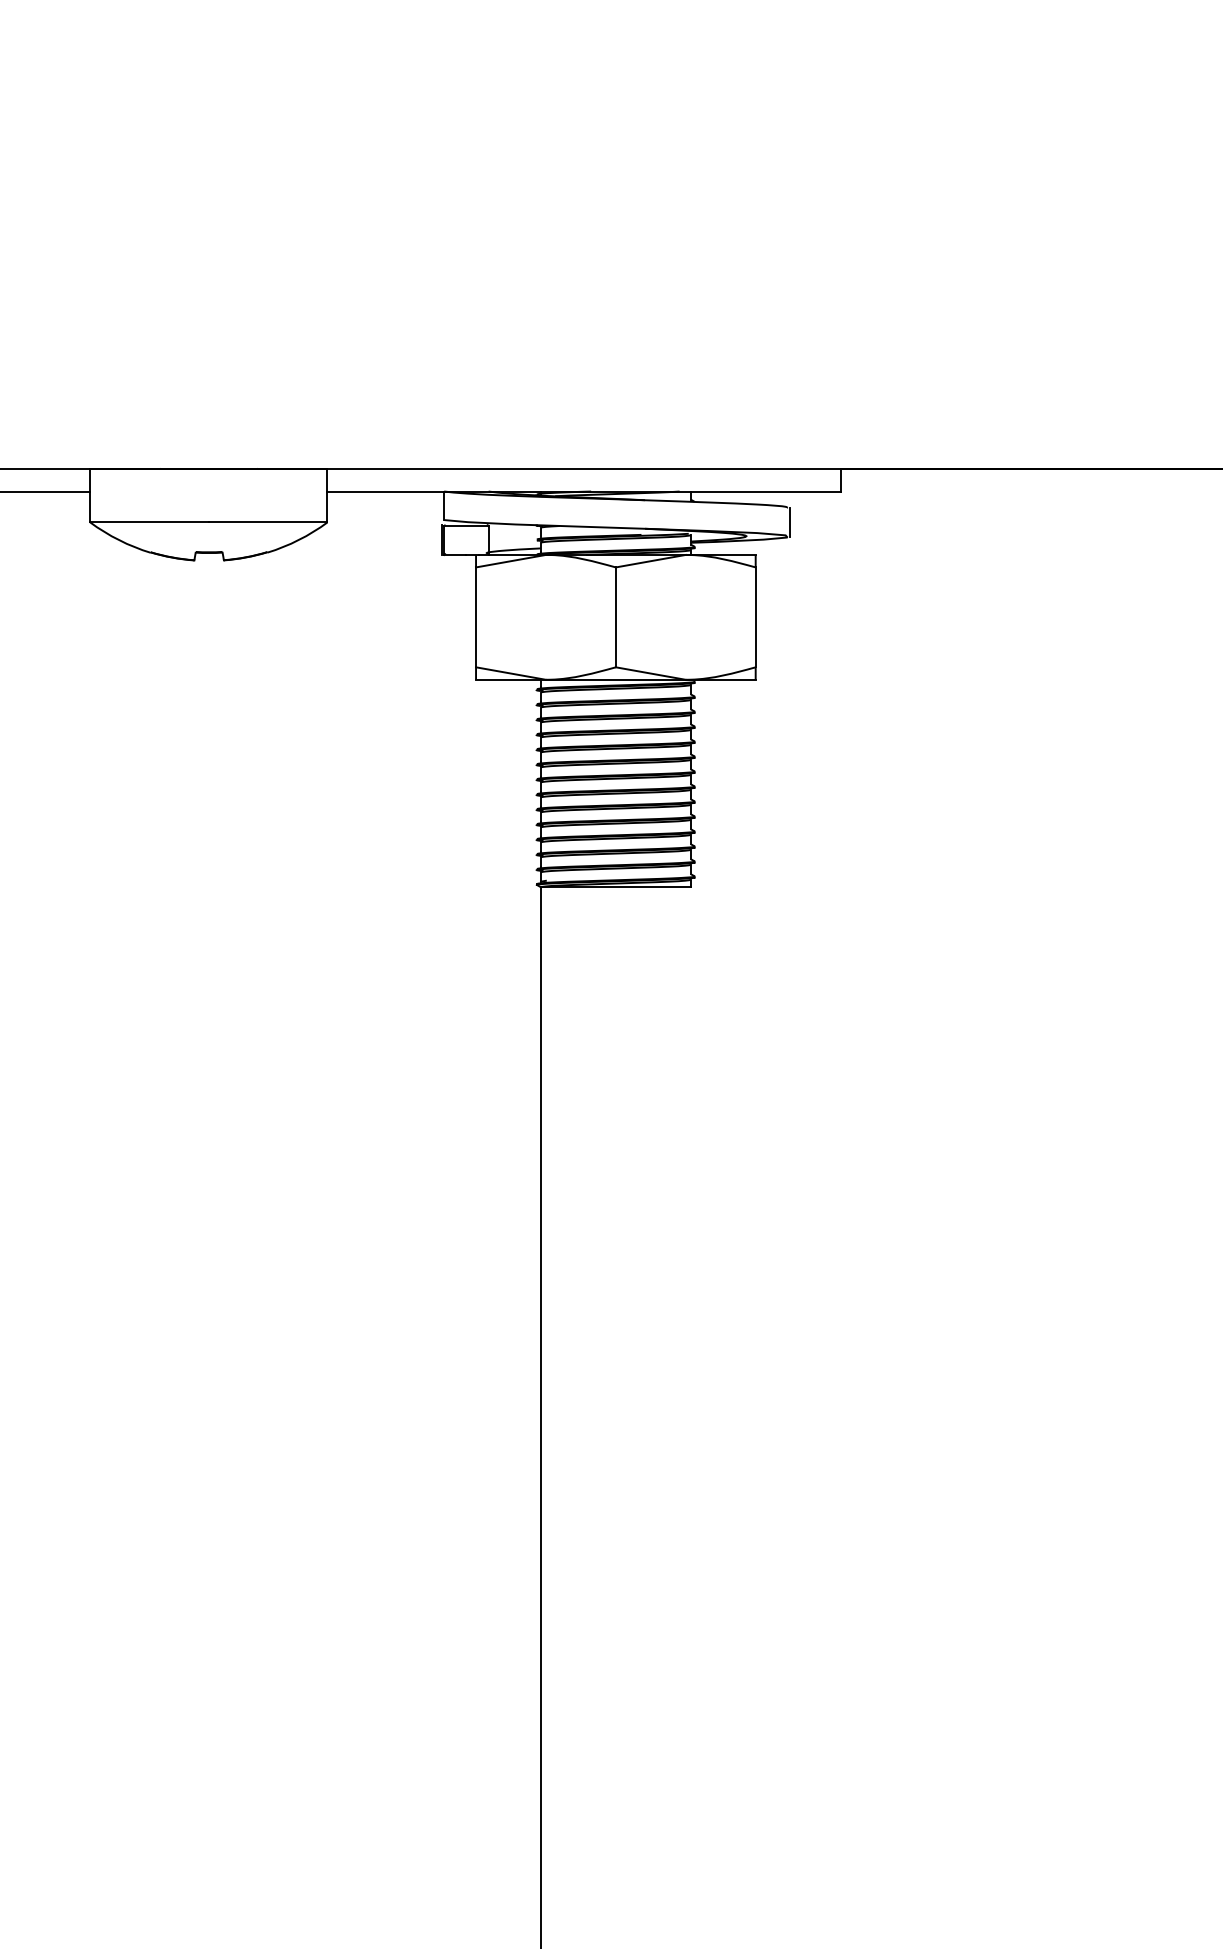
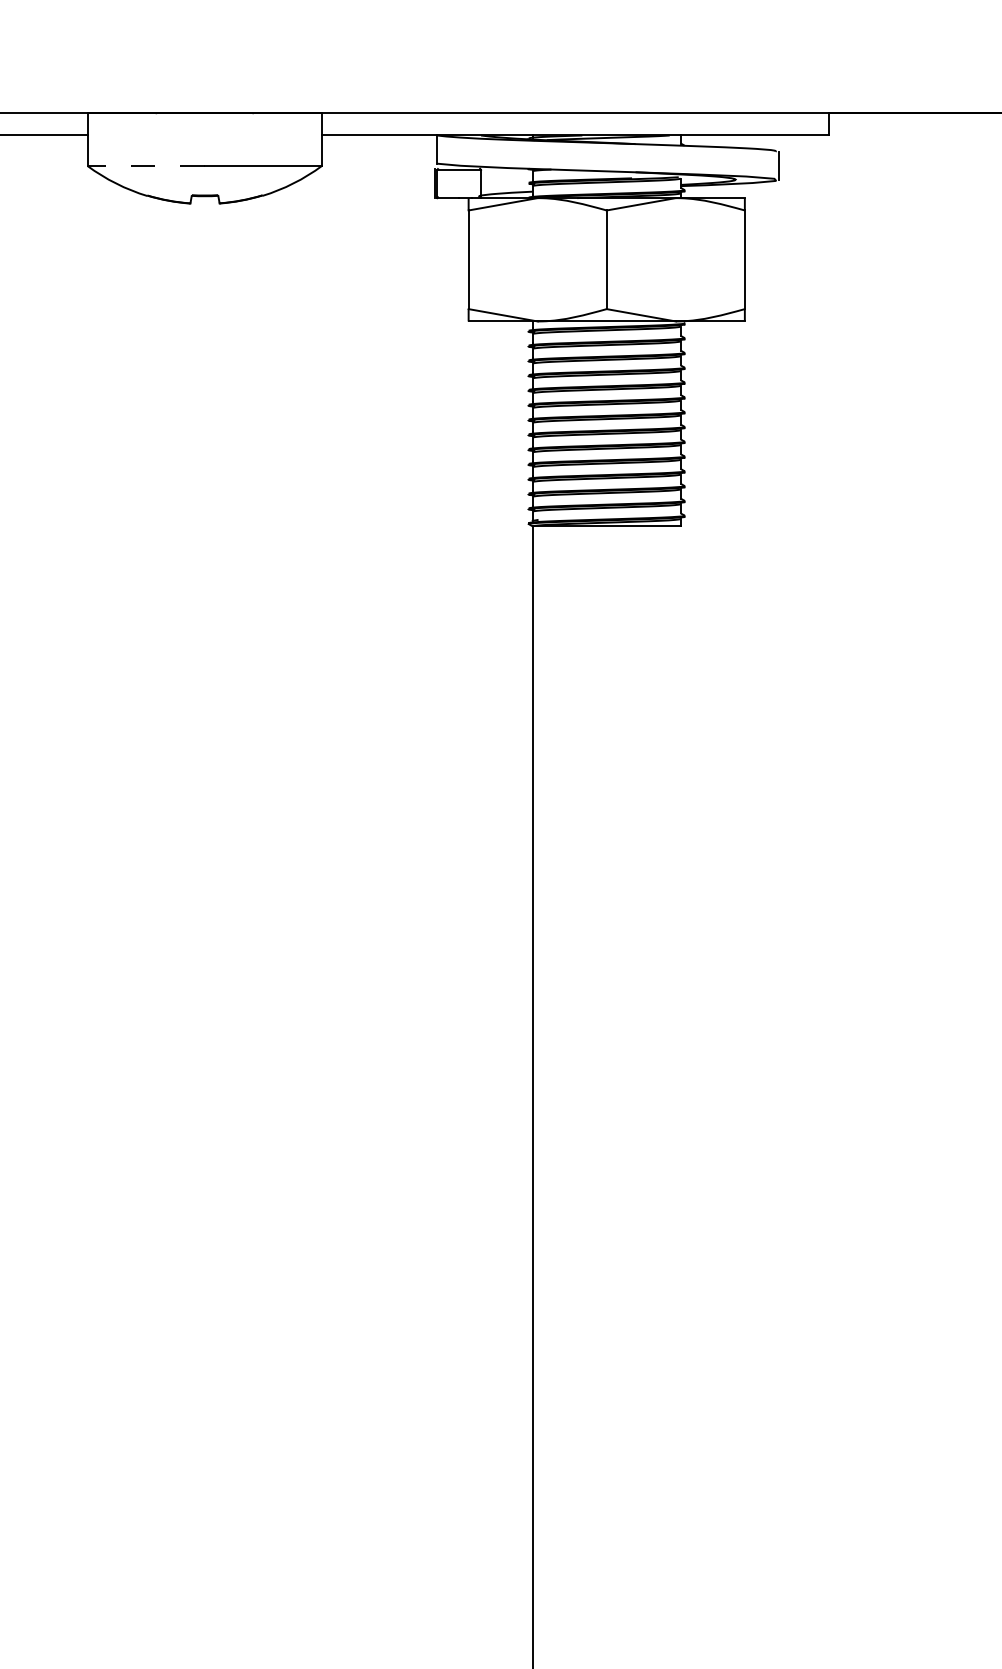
line: (149, 522) -> (146, 166), solid -> dashed

